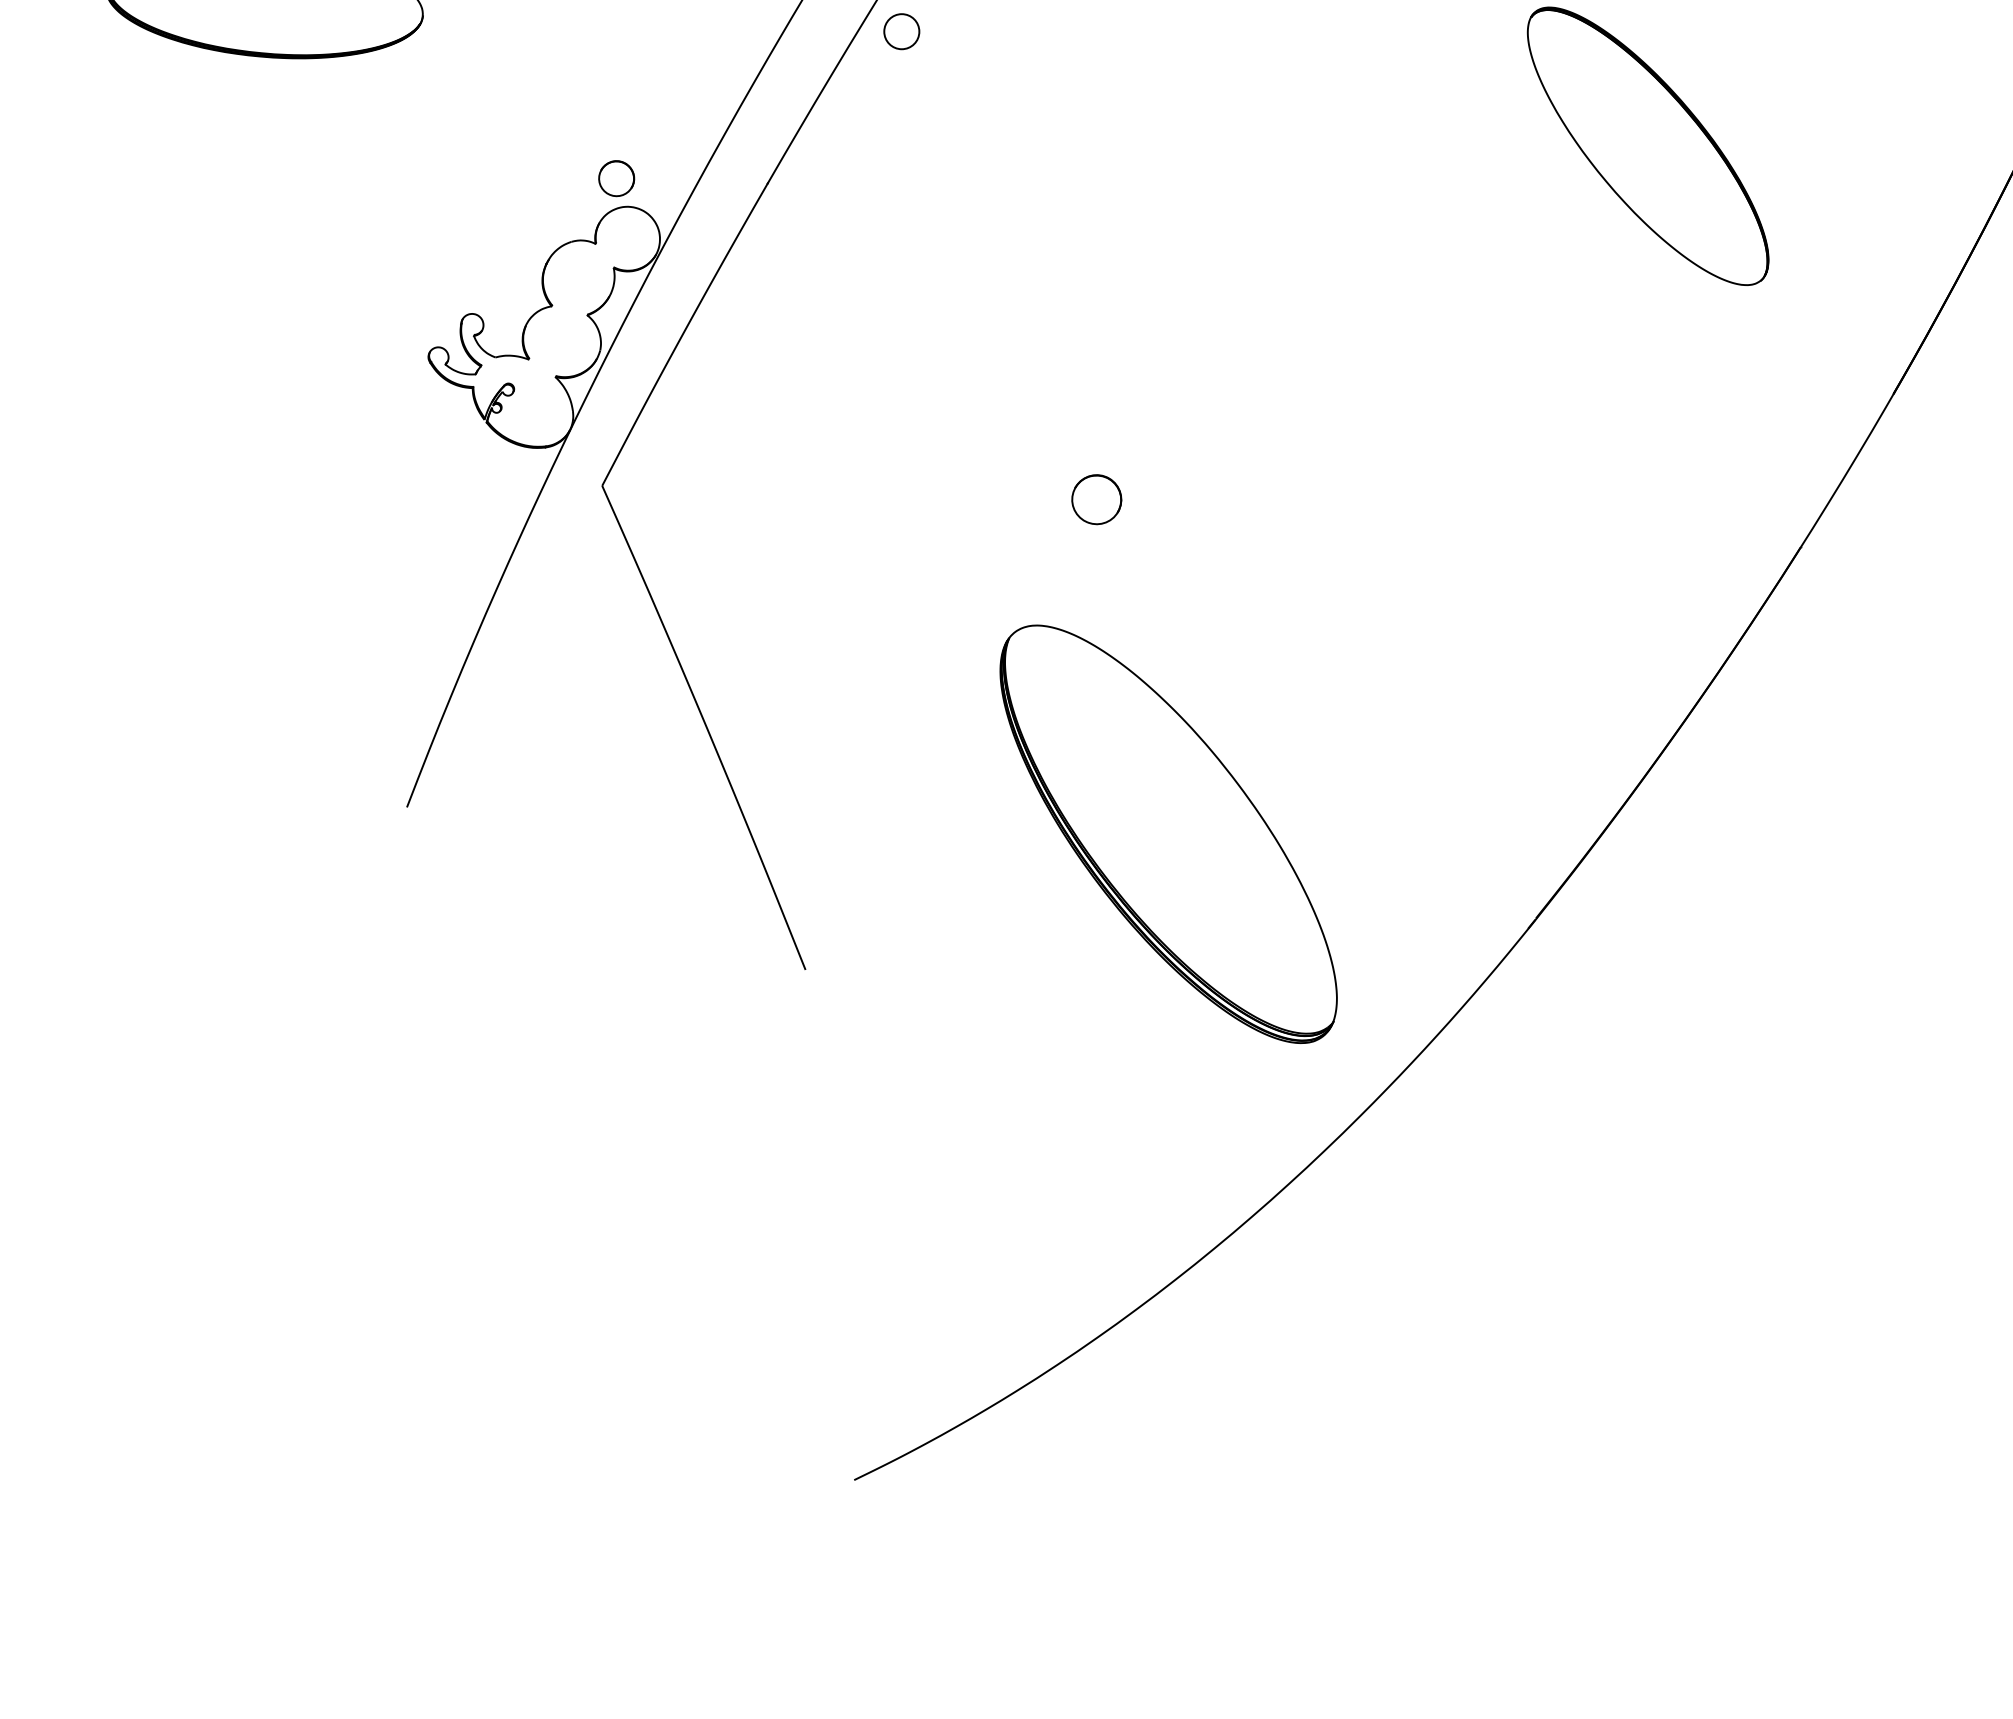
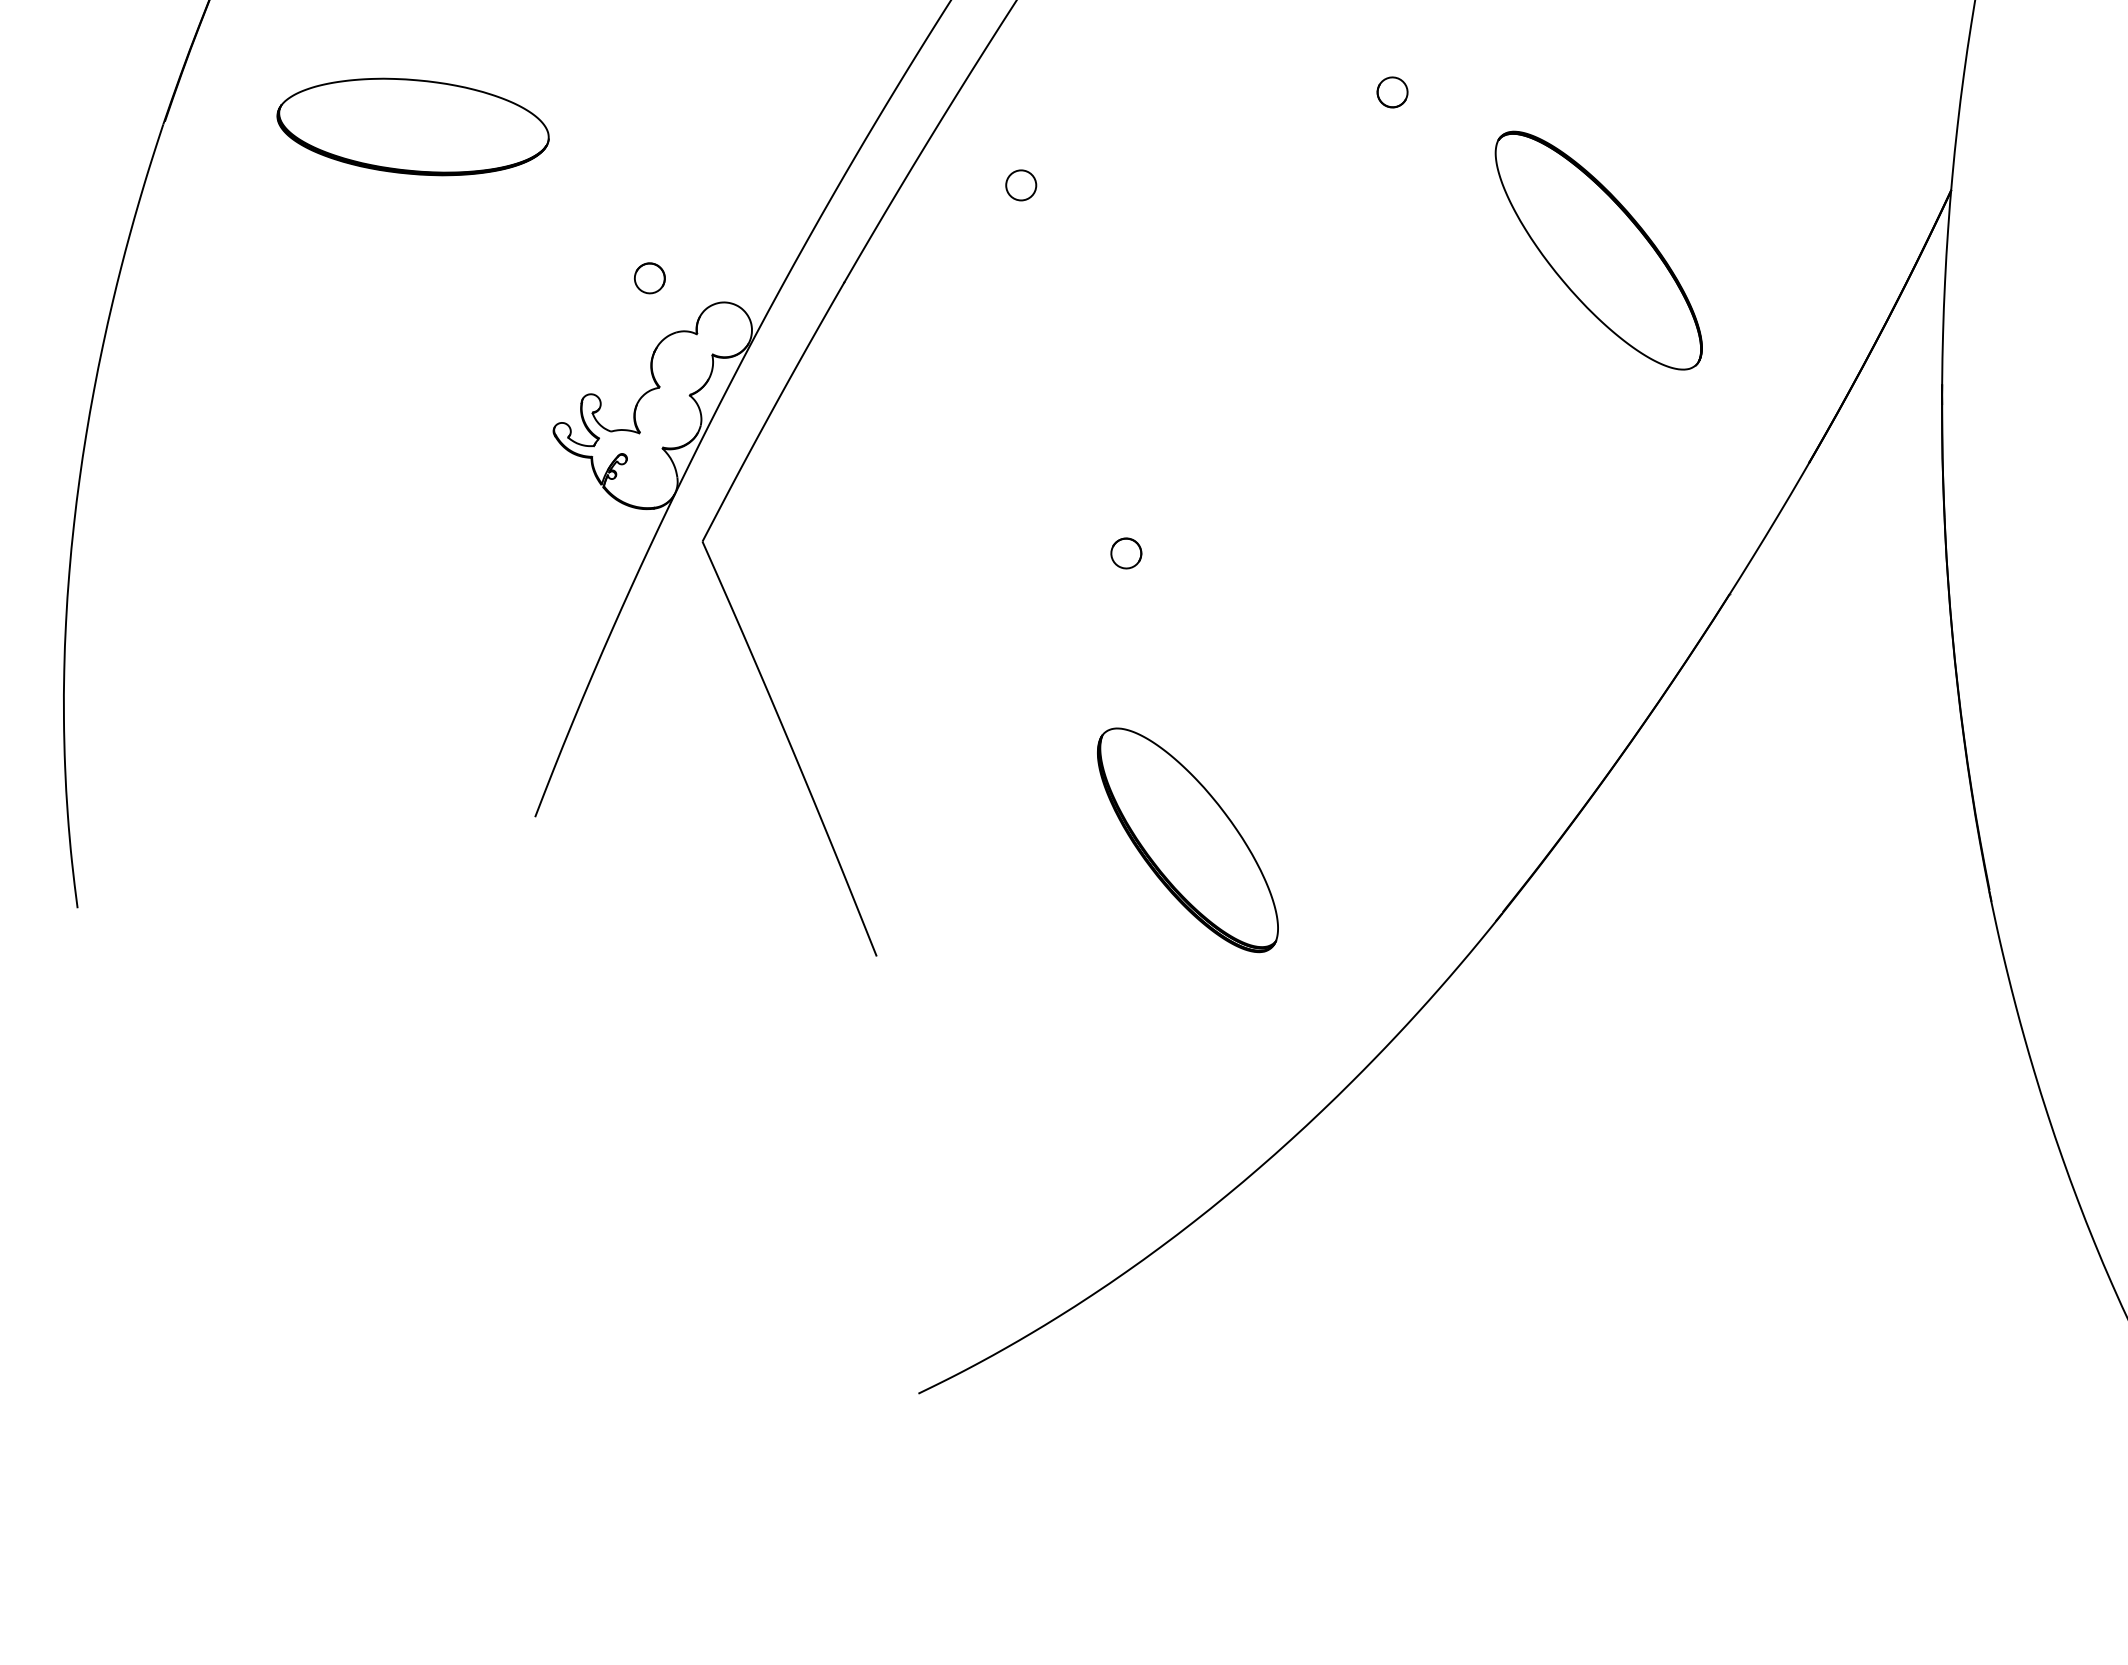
circle: (902, 31) -> (1021, 185), moved
part: (616, 178) -> (649, 278), moved
part: (1097, 499) -> (1126, 553), size x0.71
part: (1168, 834) -> (1187, 840), size x0.62

